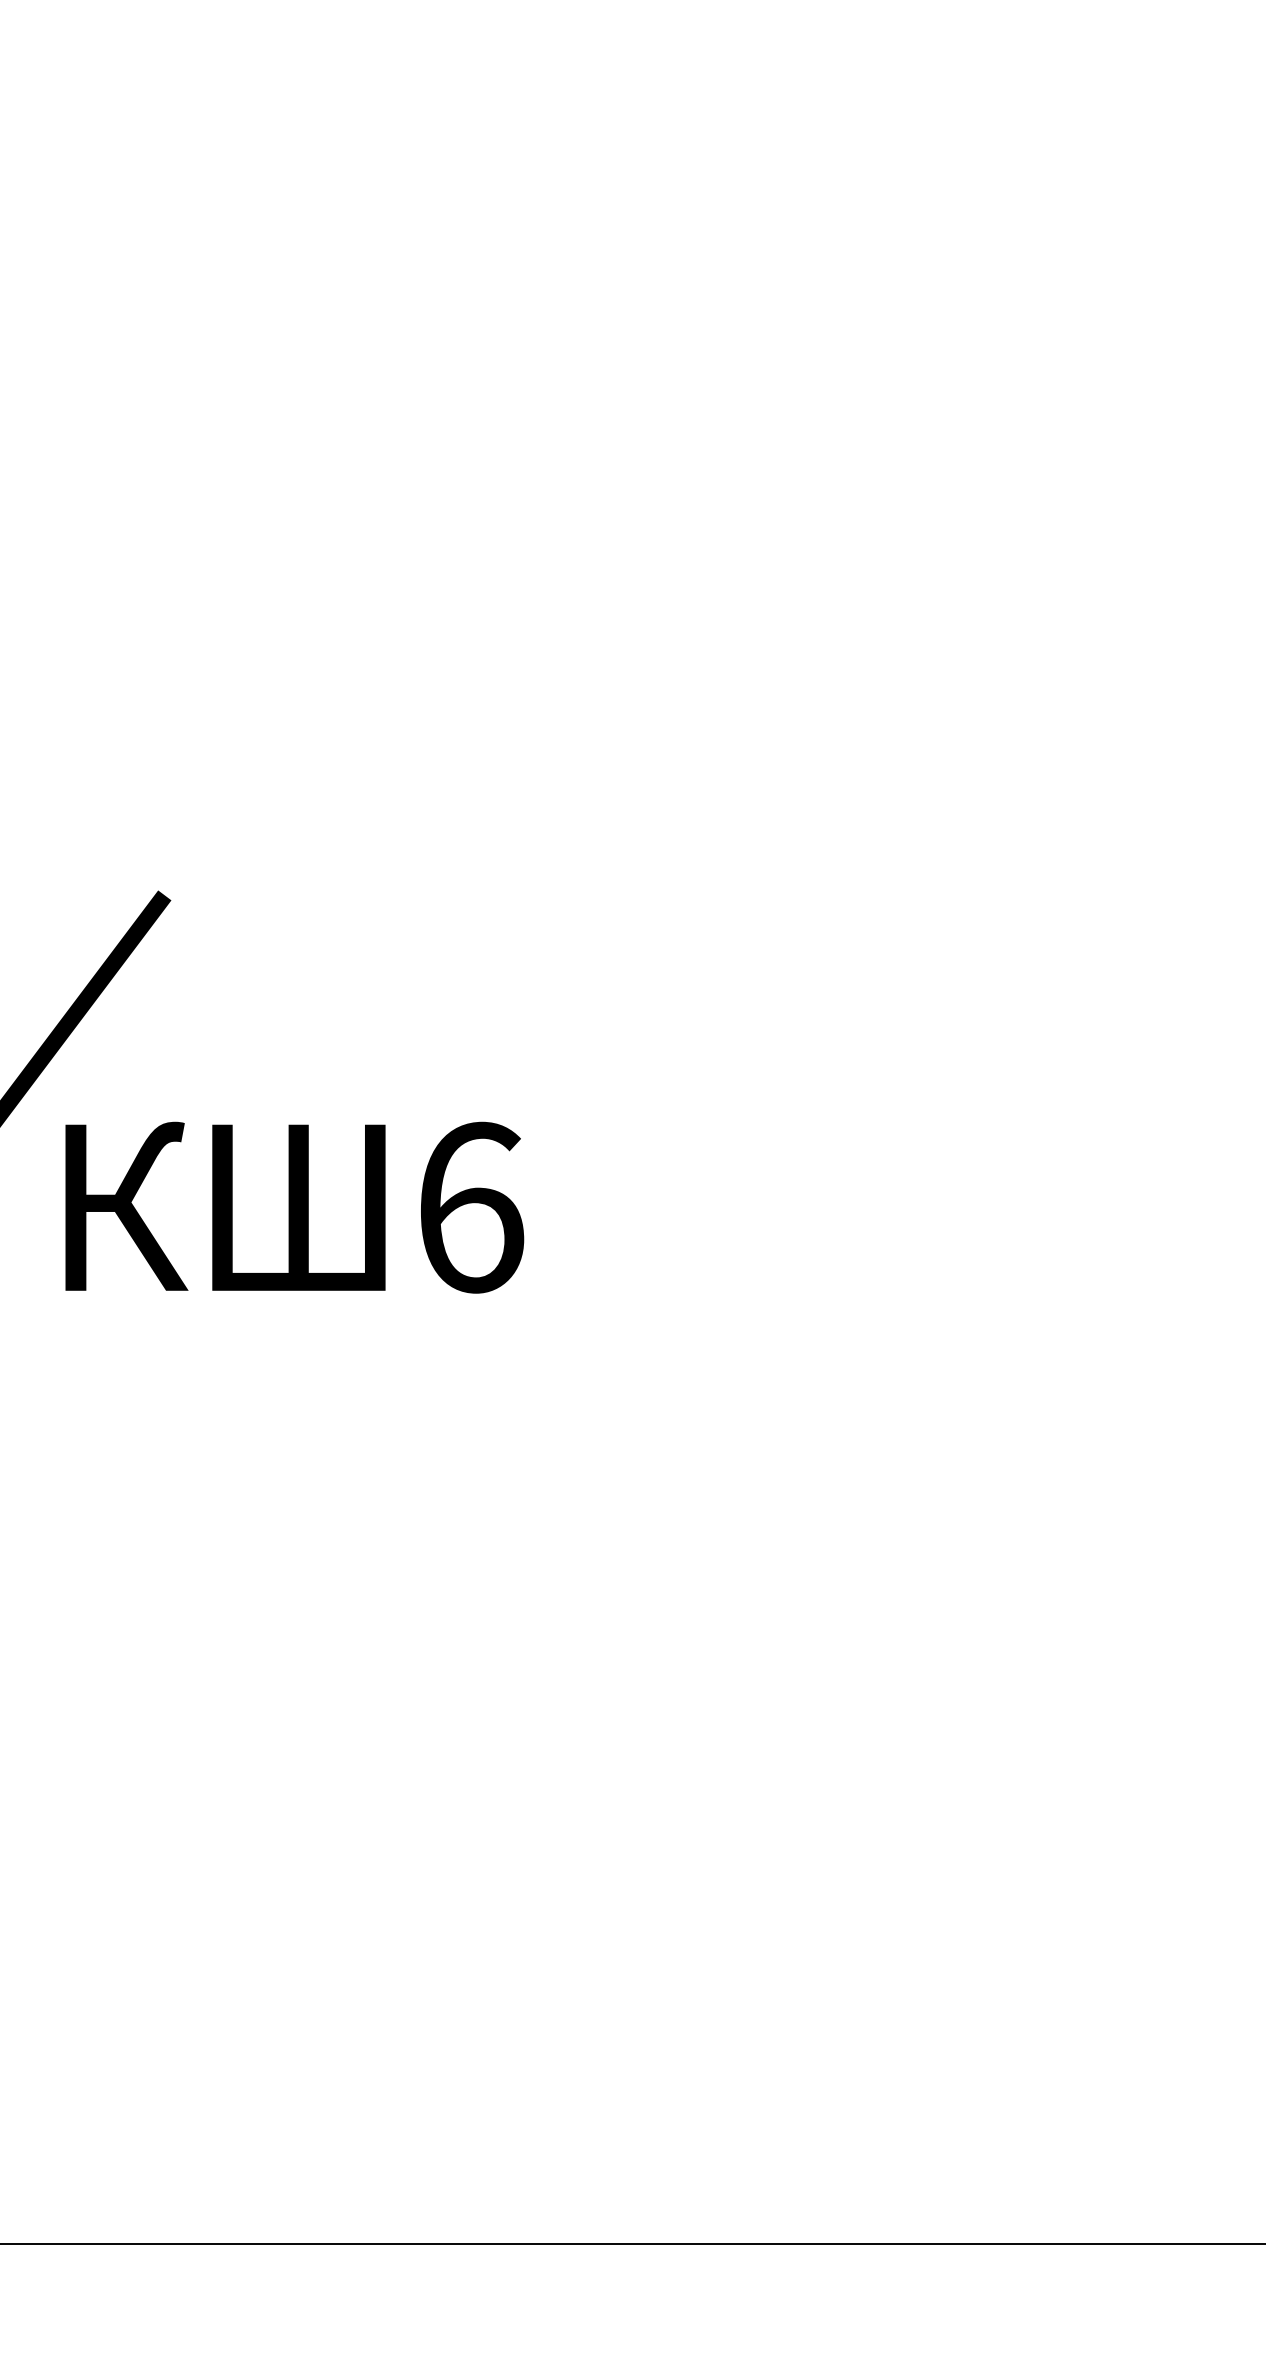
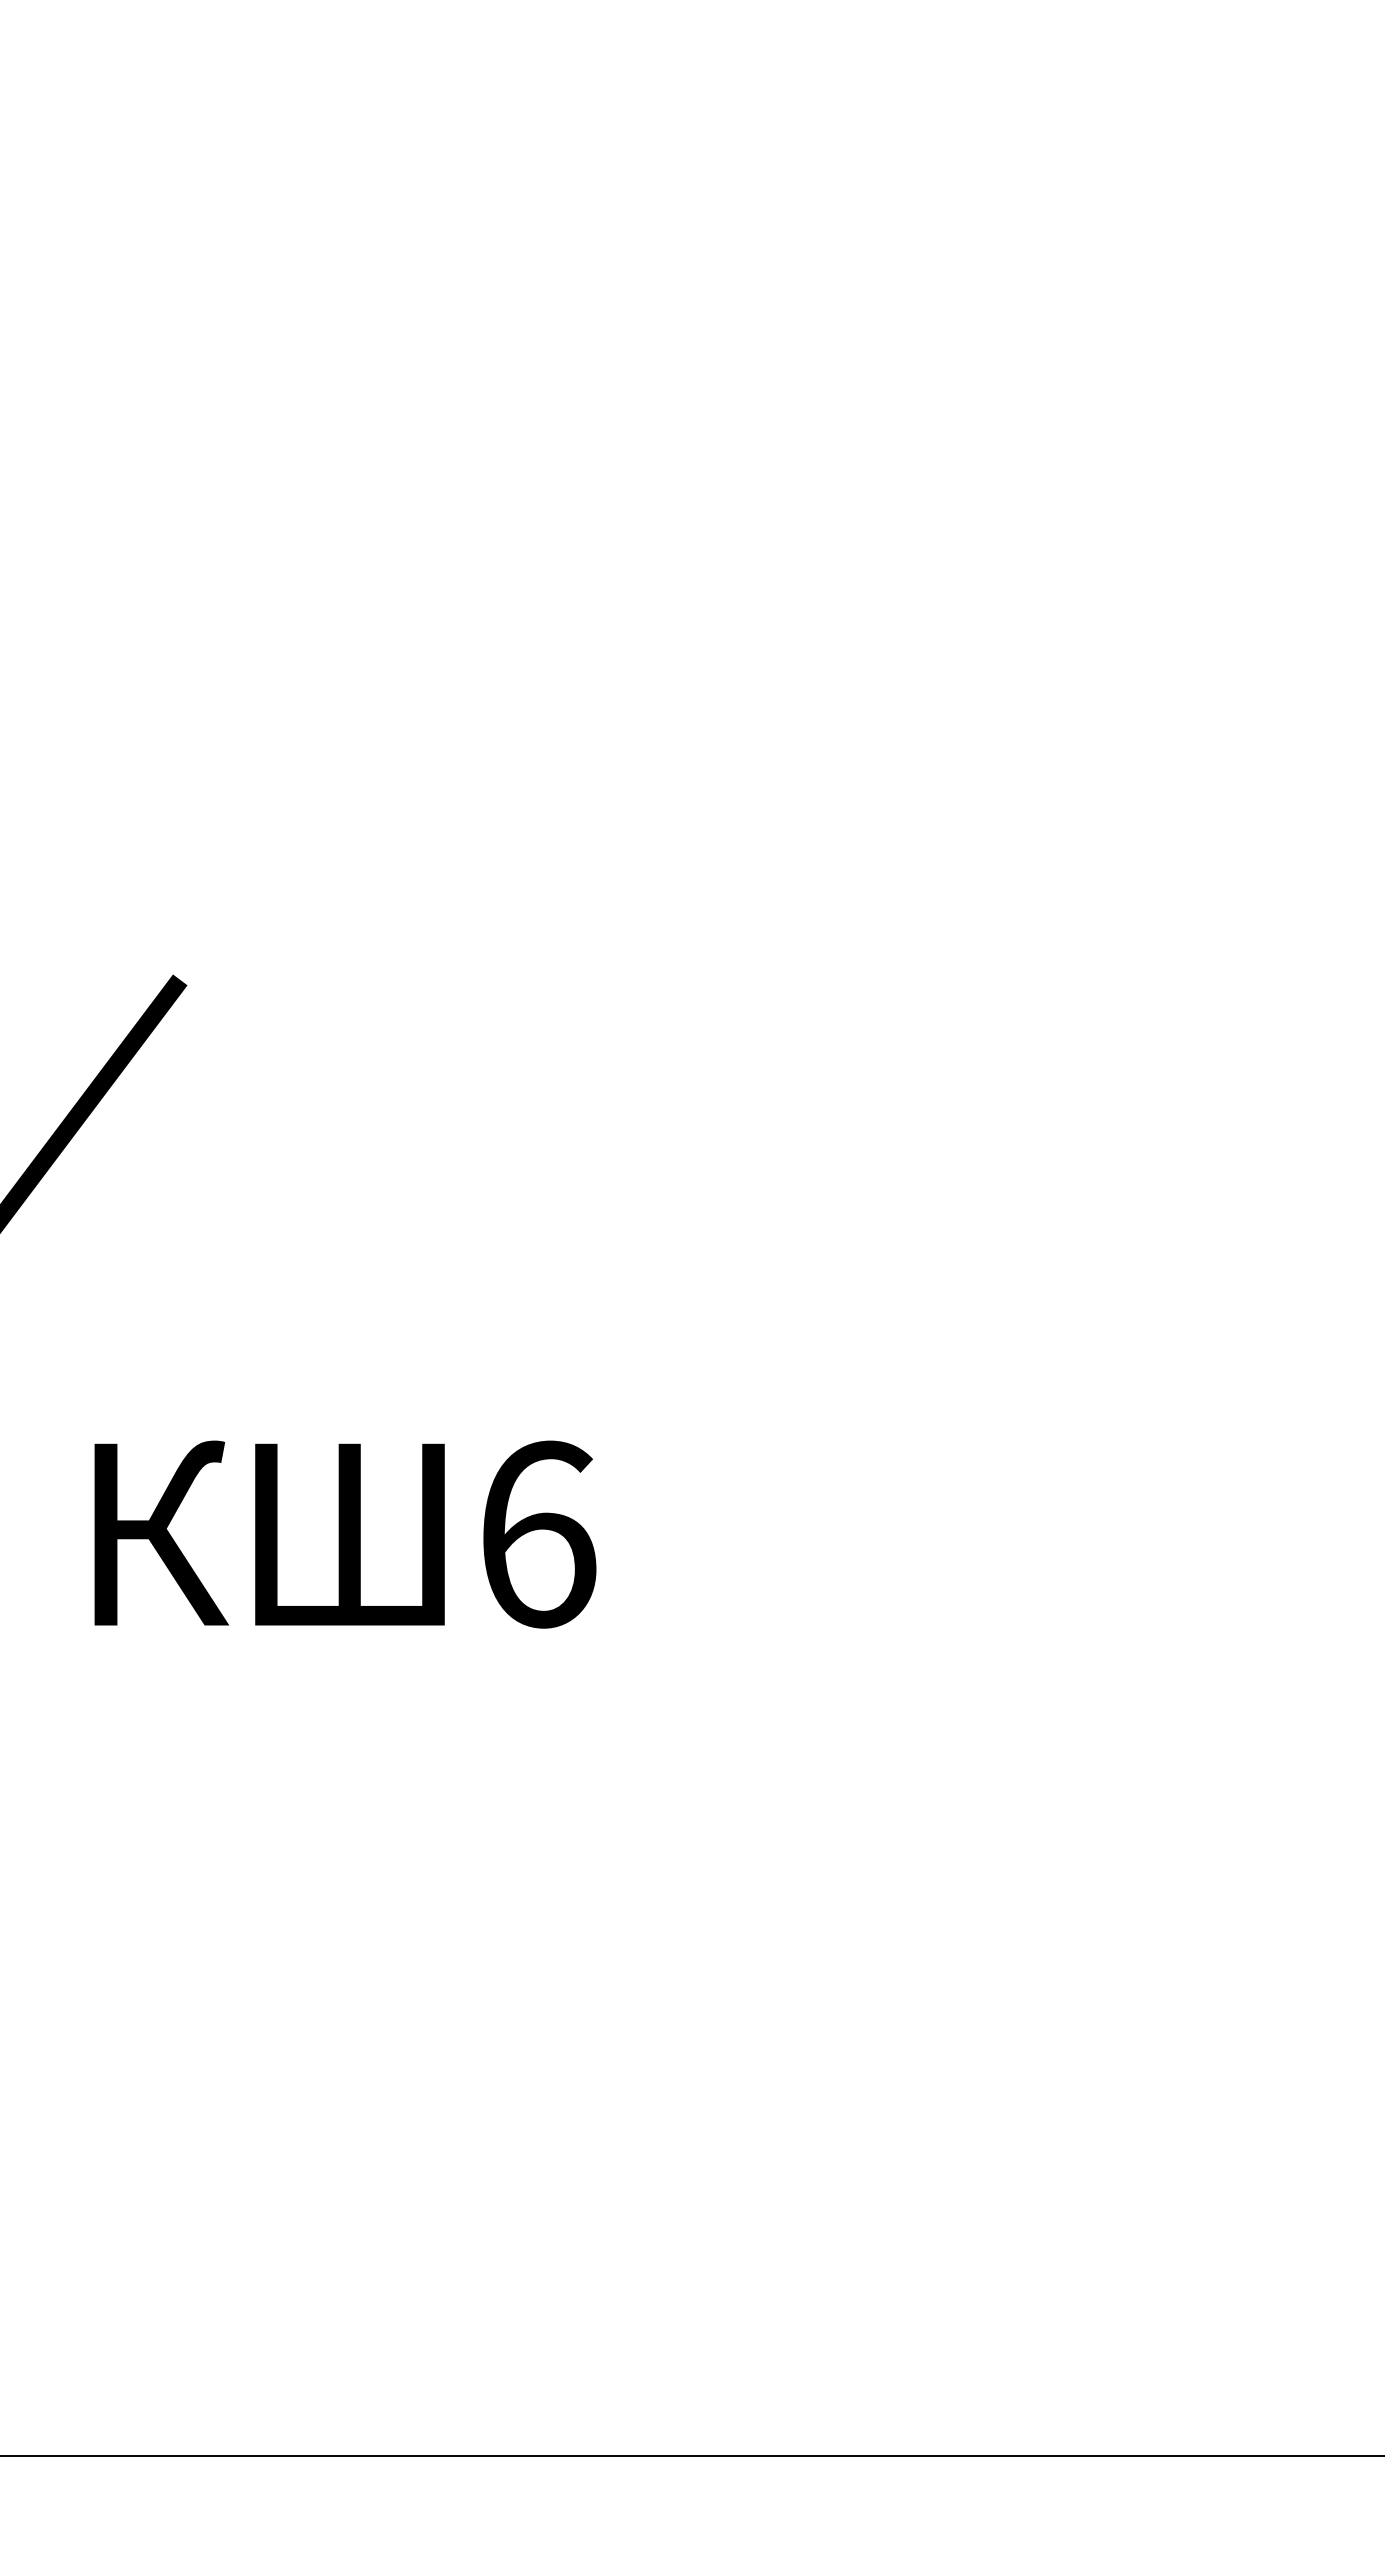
text: (294, 1207) -> (345, 1534), moved

